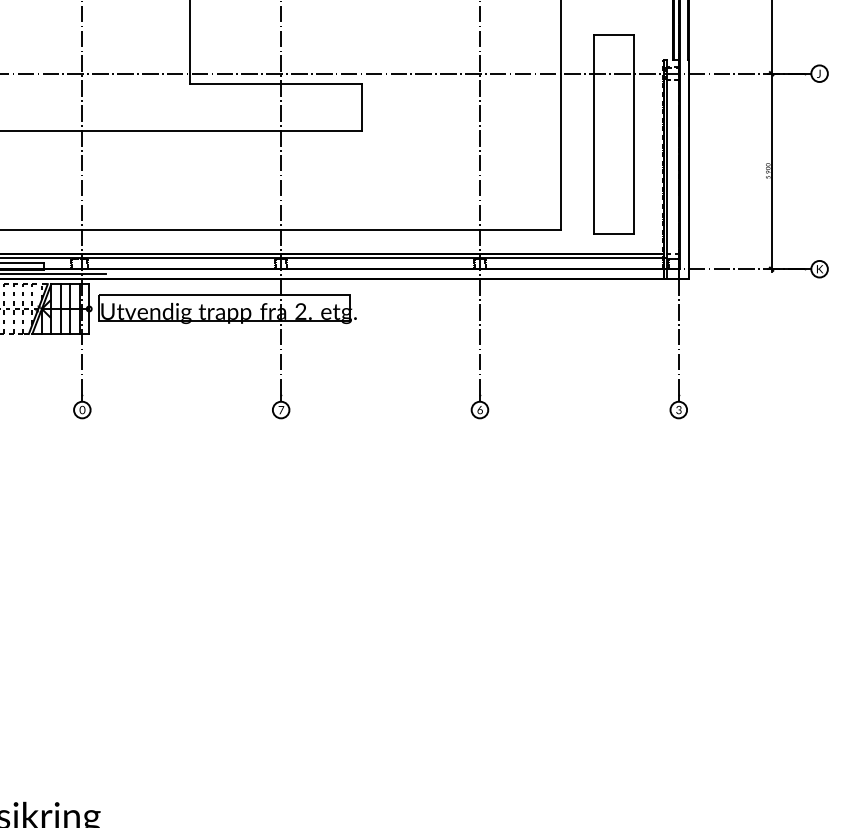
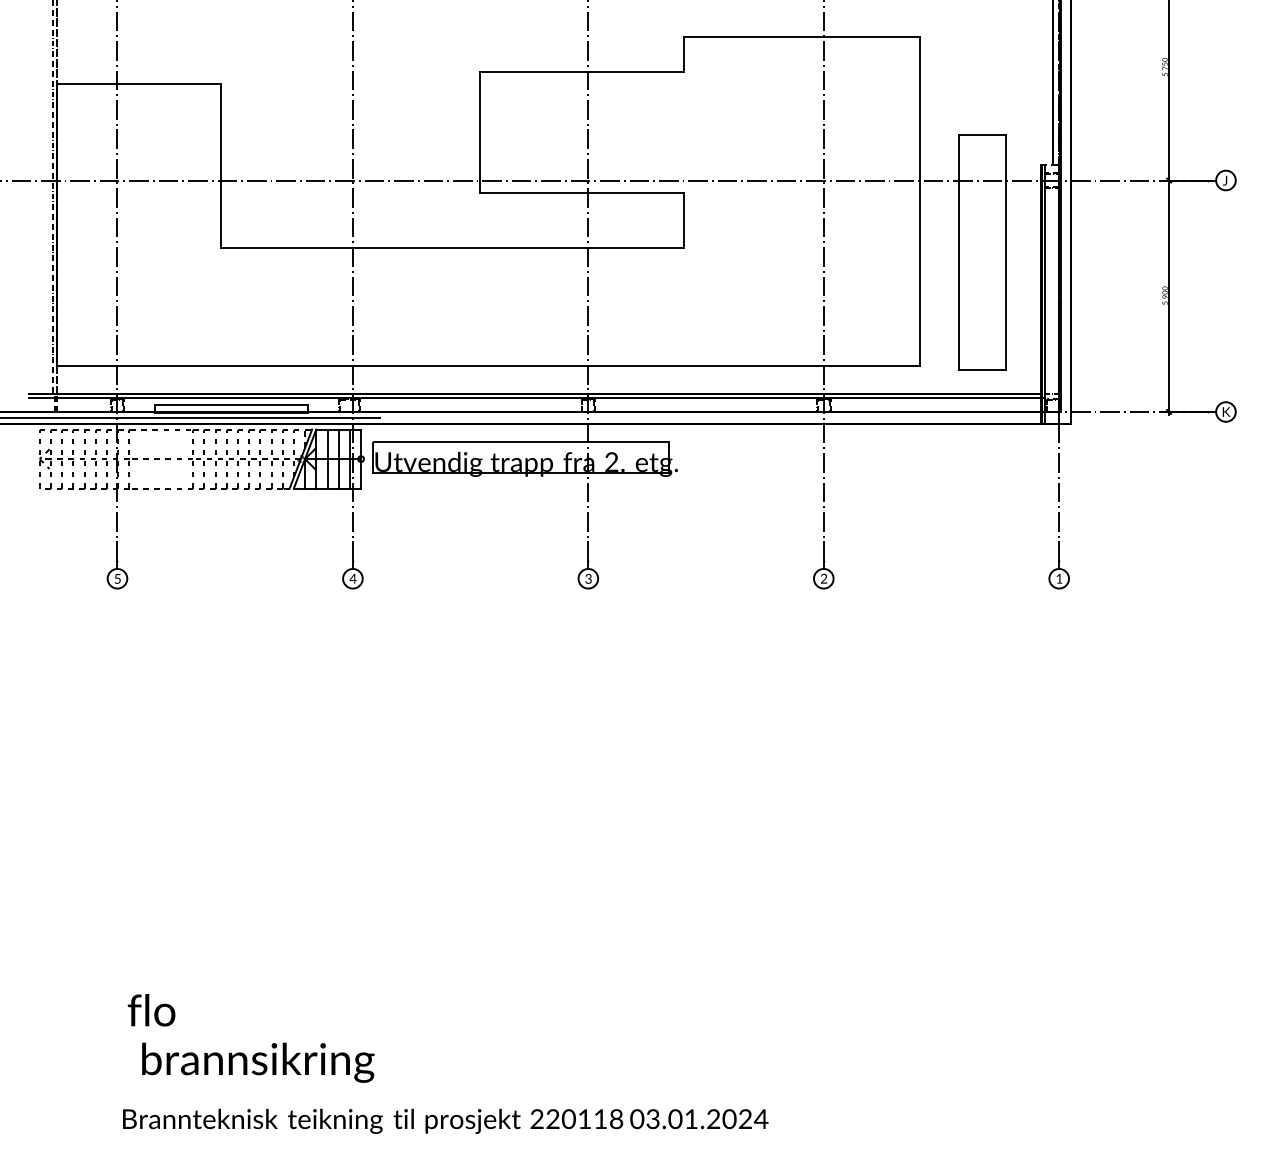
text: (81, 409) -> (352, 578), 0 -> 4
text: (281, 409) -> (588, 578), 7 -> 3
text: (479, 409) -> (823, 578), 6 -> 2
text: (679, 409) -> (1059, 578), 3 -> 1

